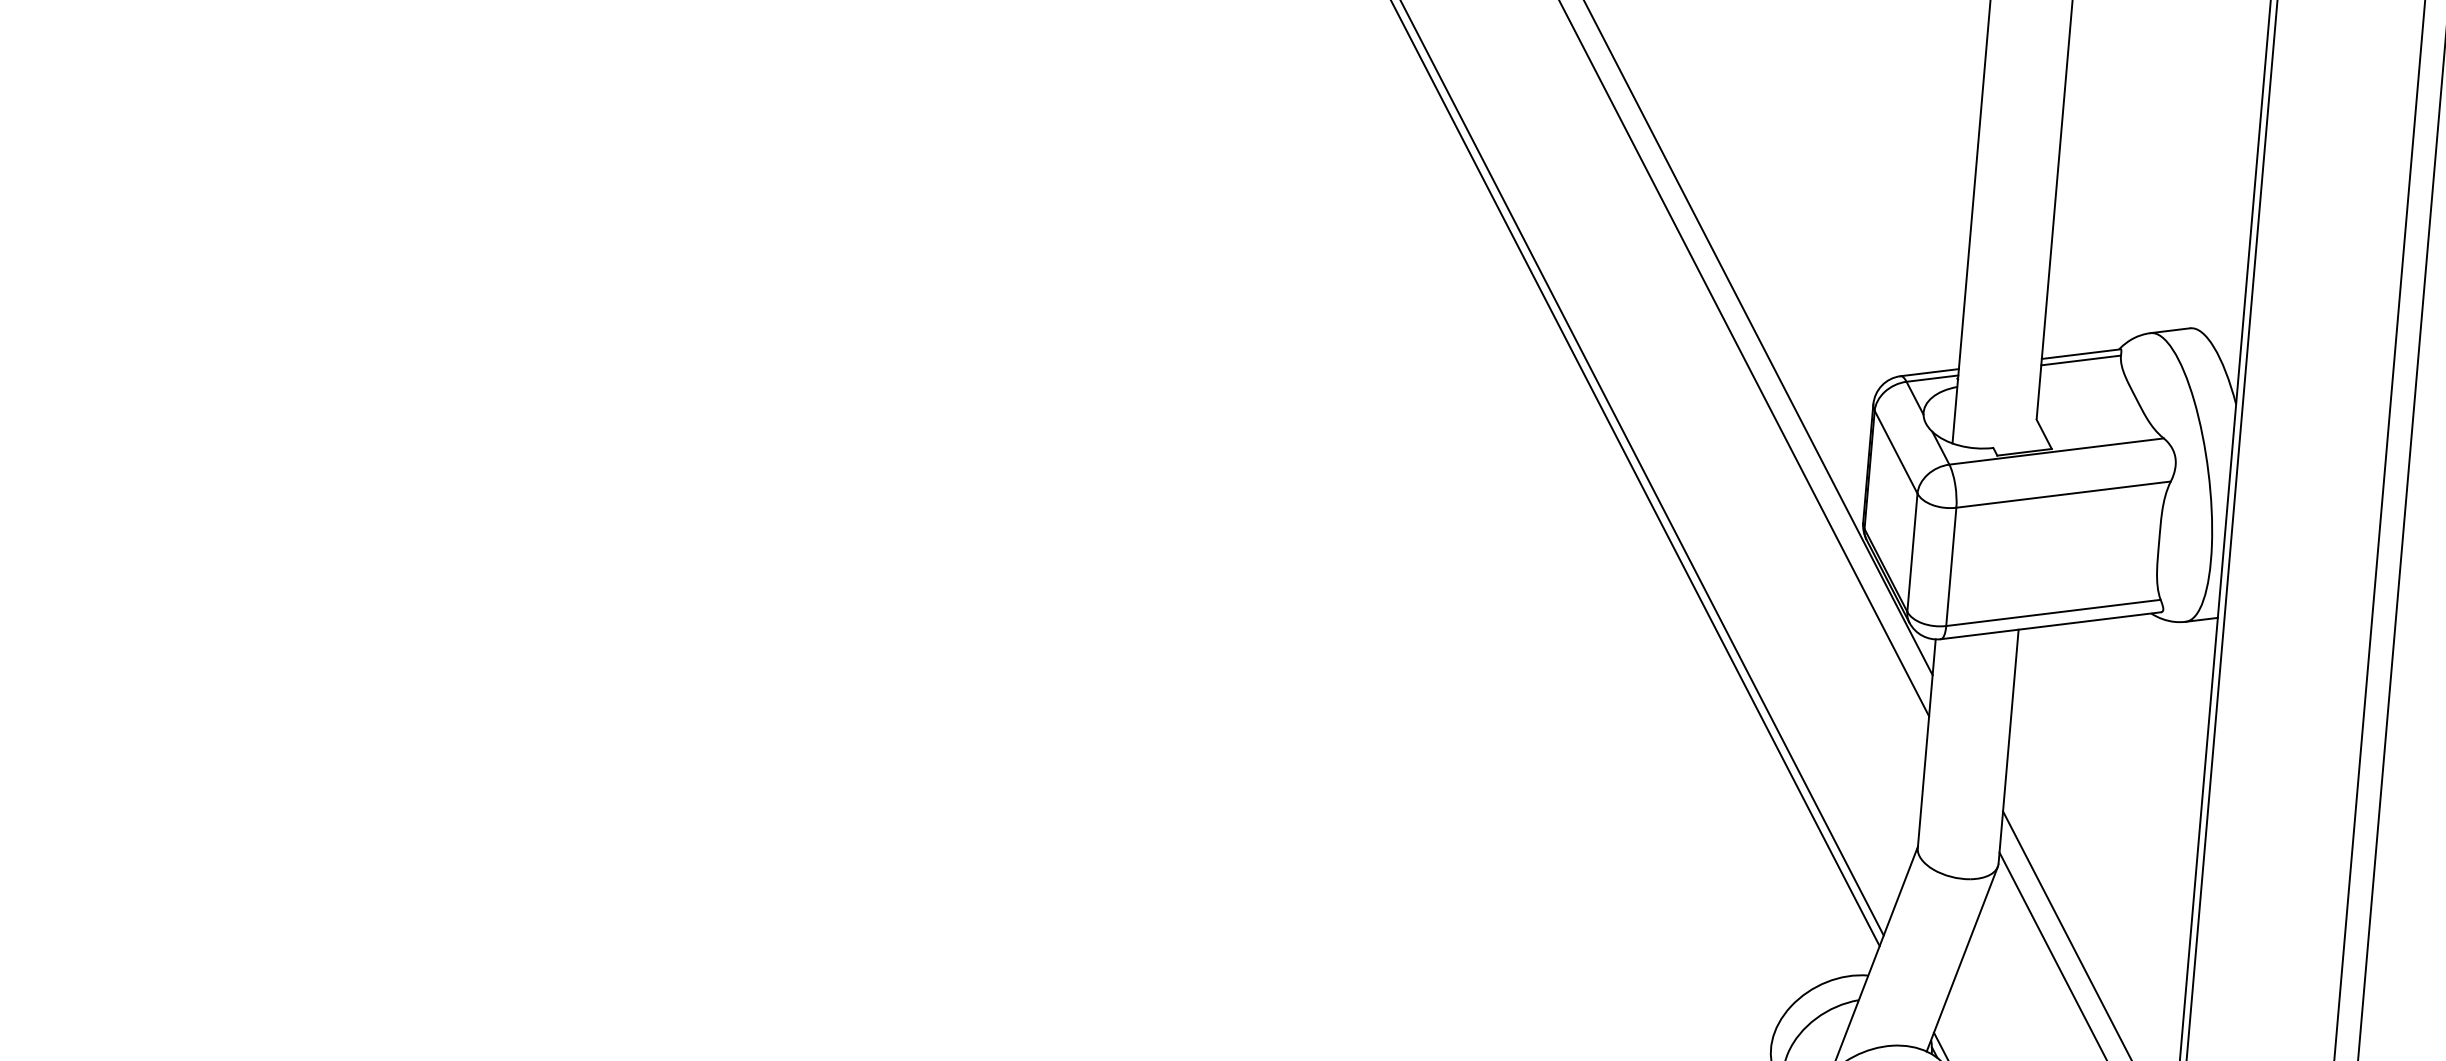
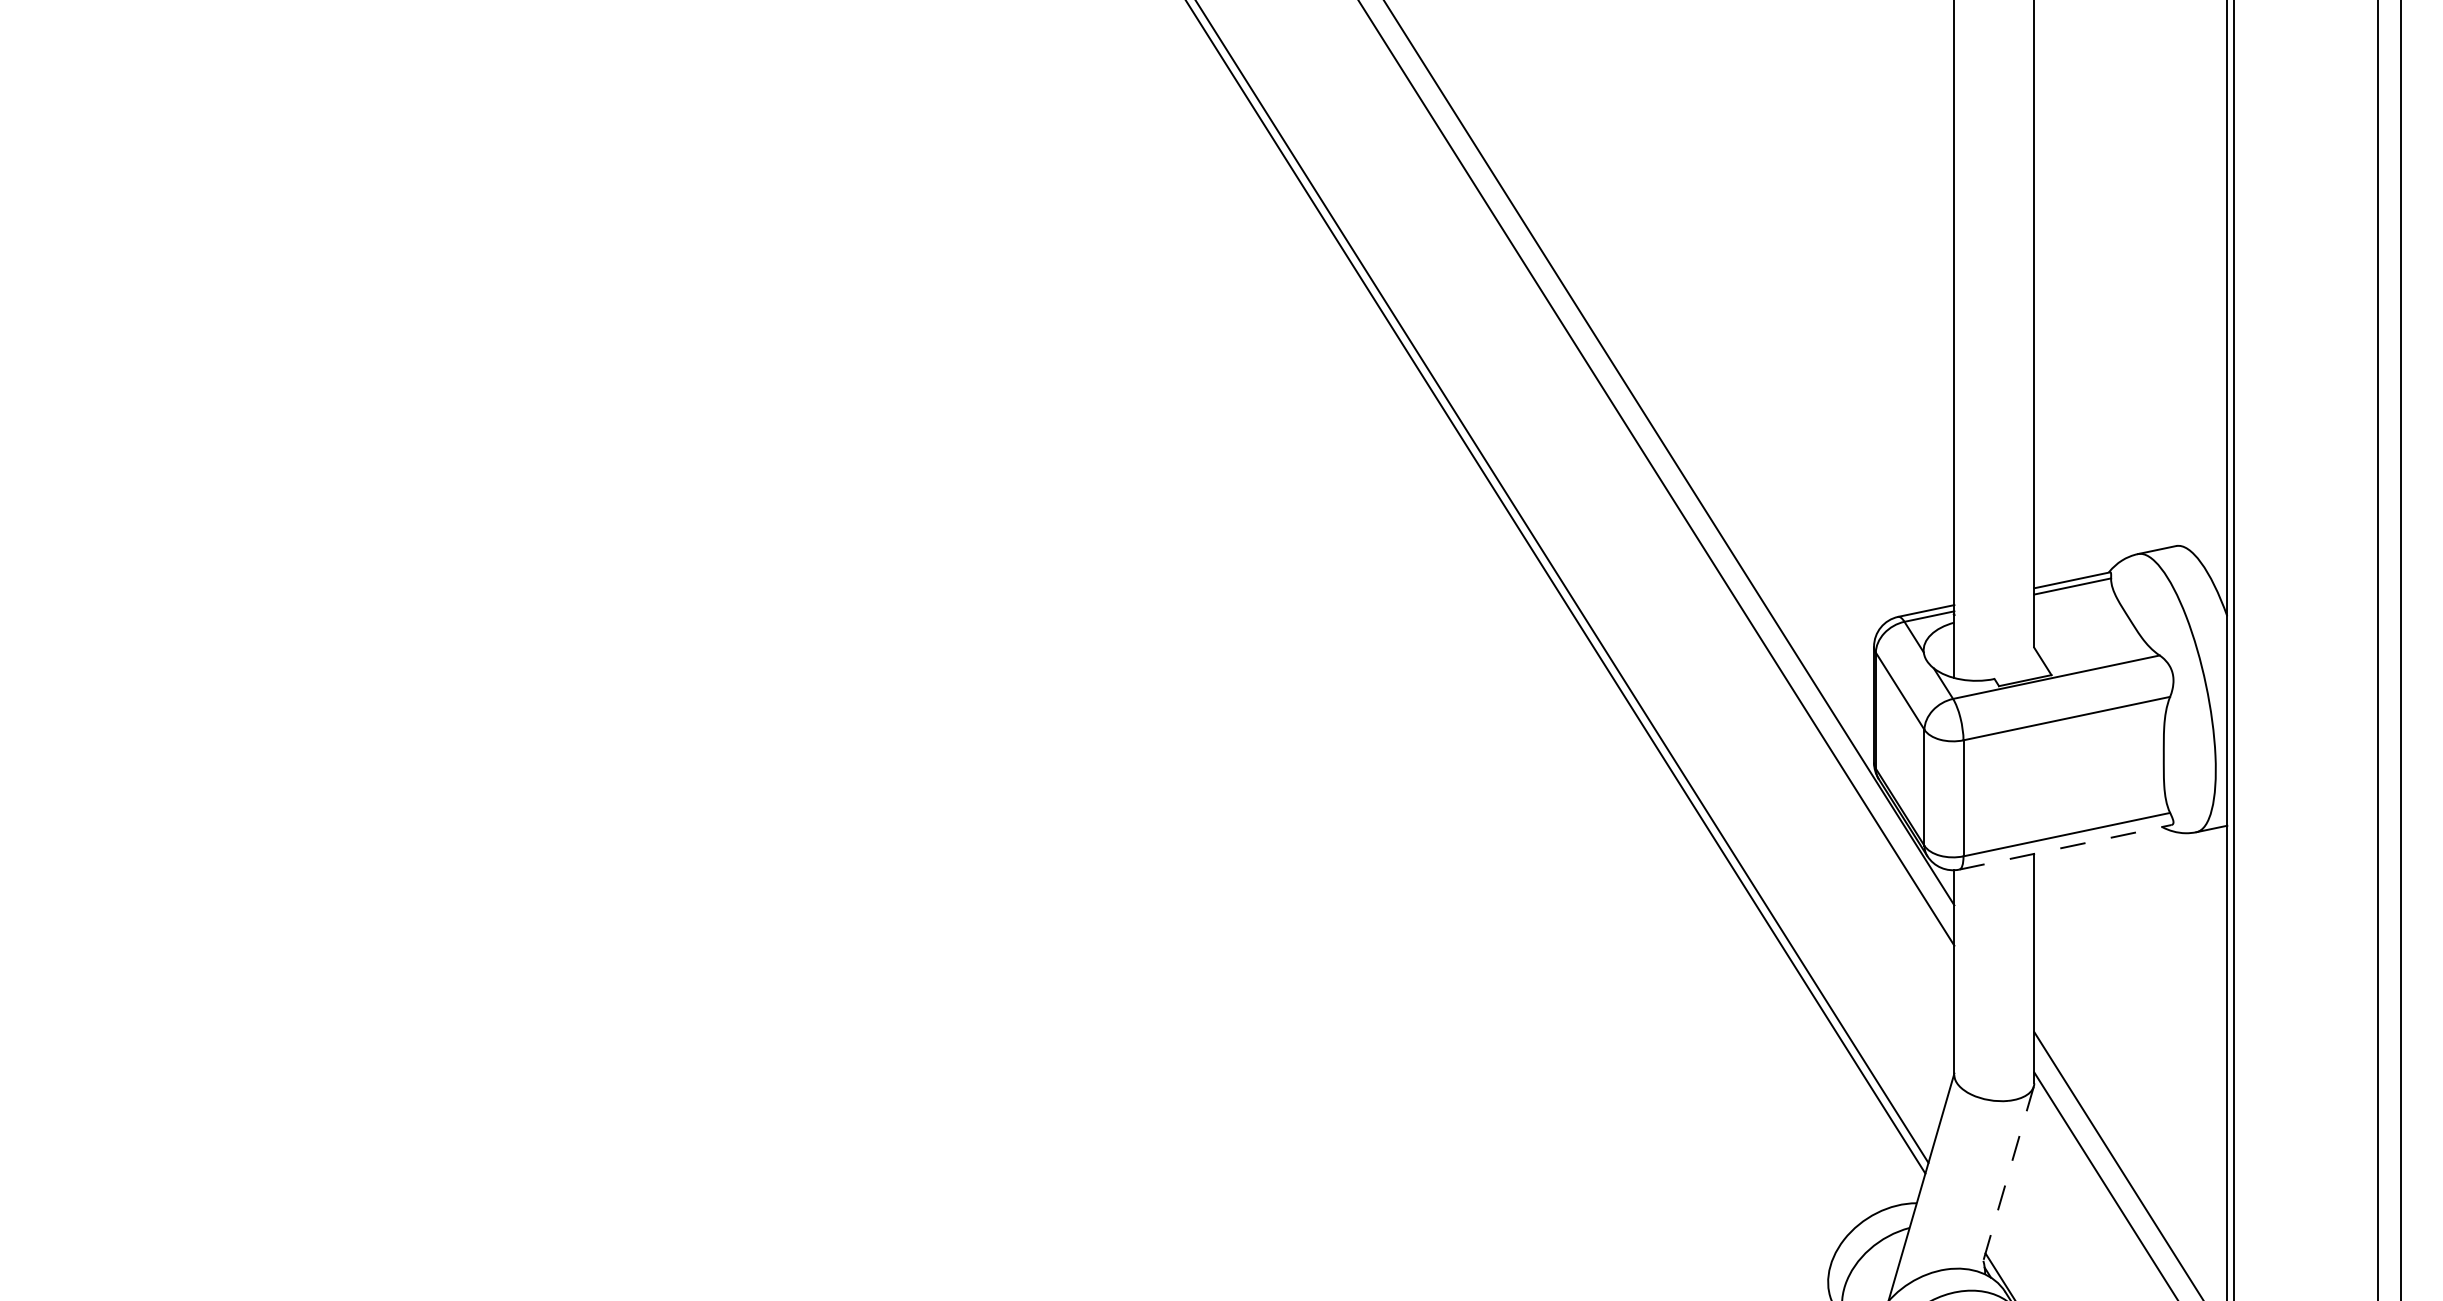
line: (2050, 625) -> (2065, 847), solid -> dashed
line: (1961, 959) -> (2006, 1179), solid -> dashed

